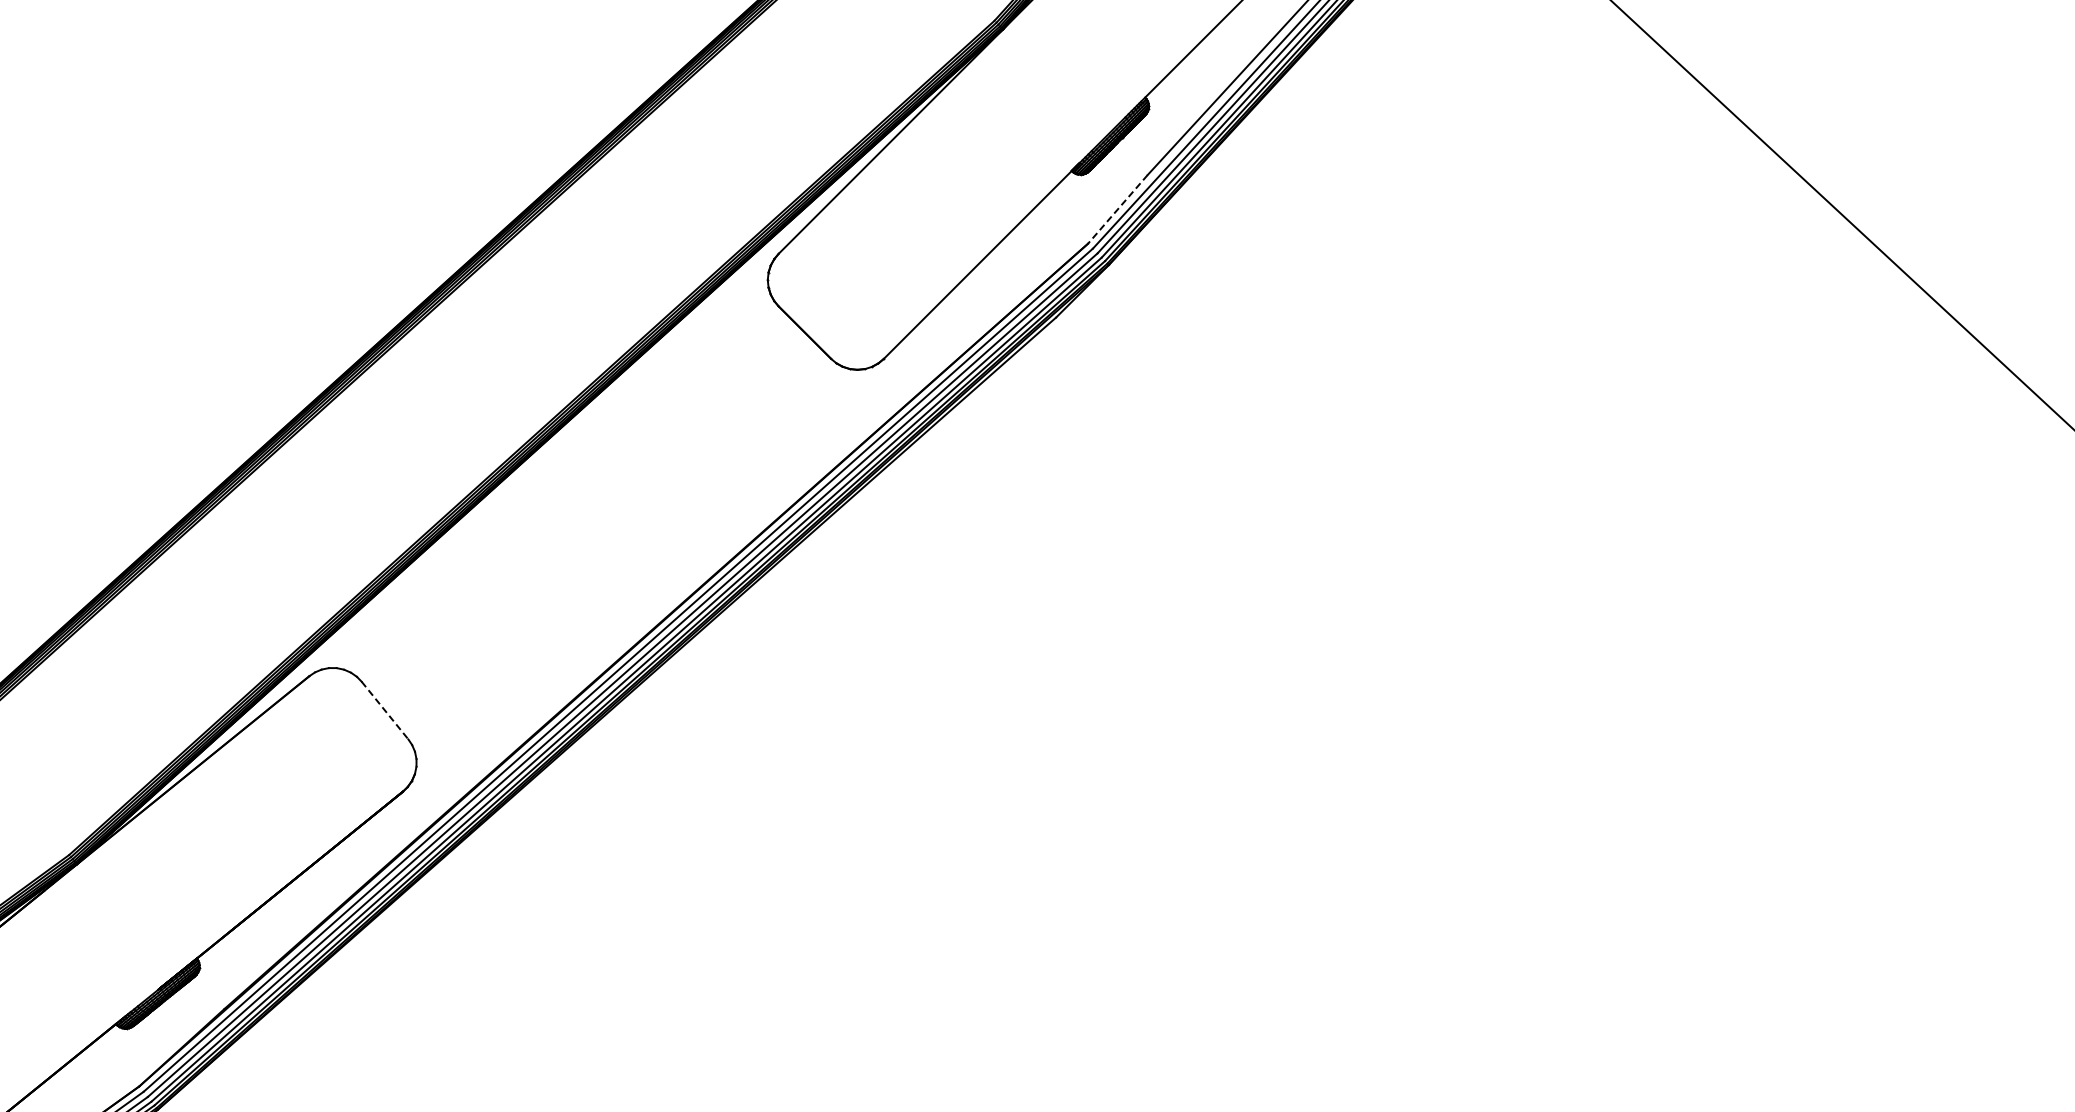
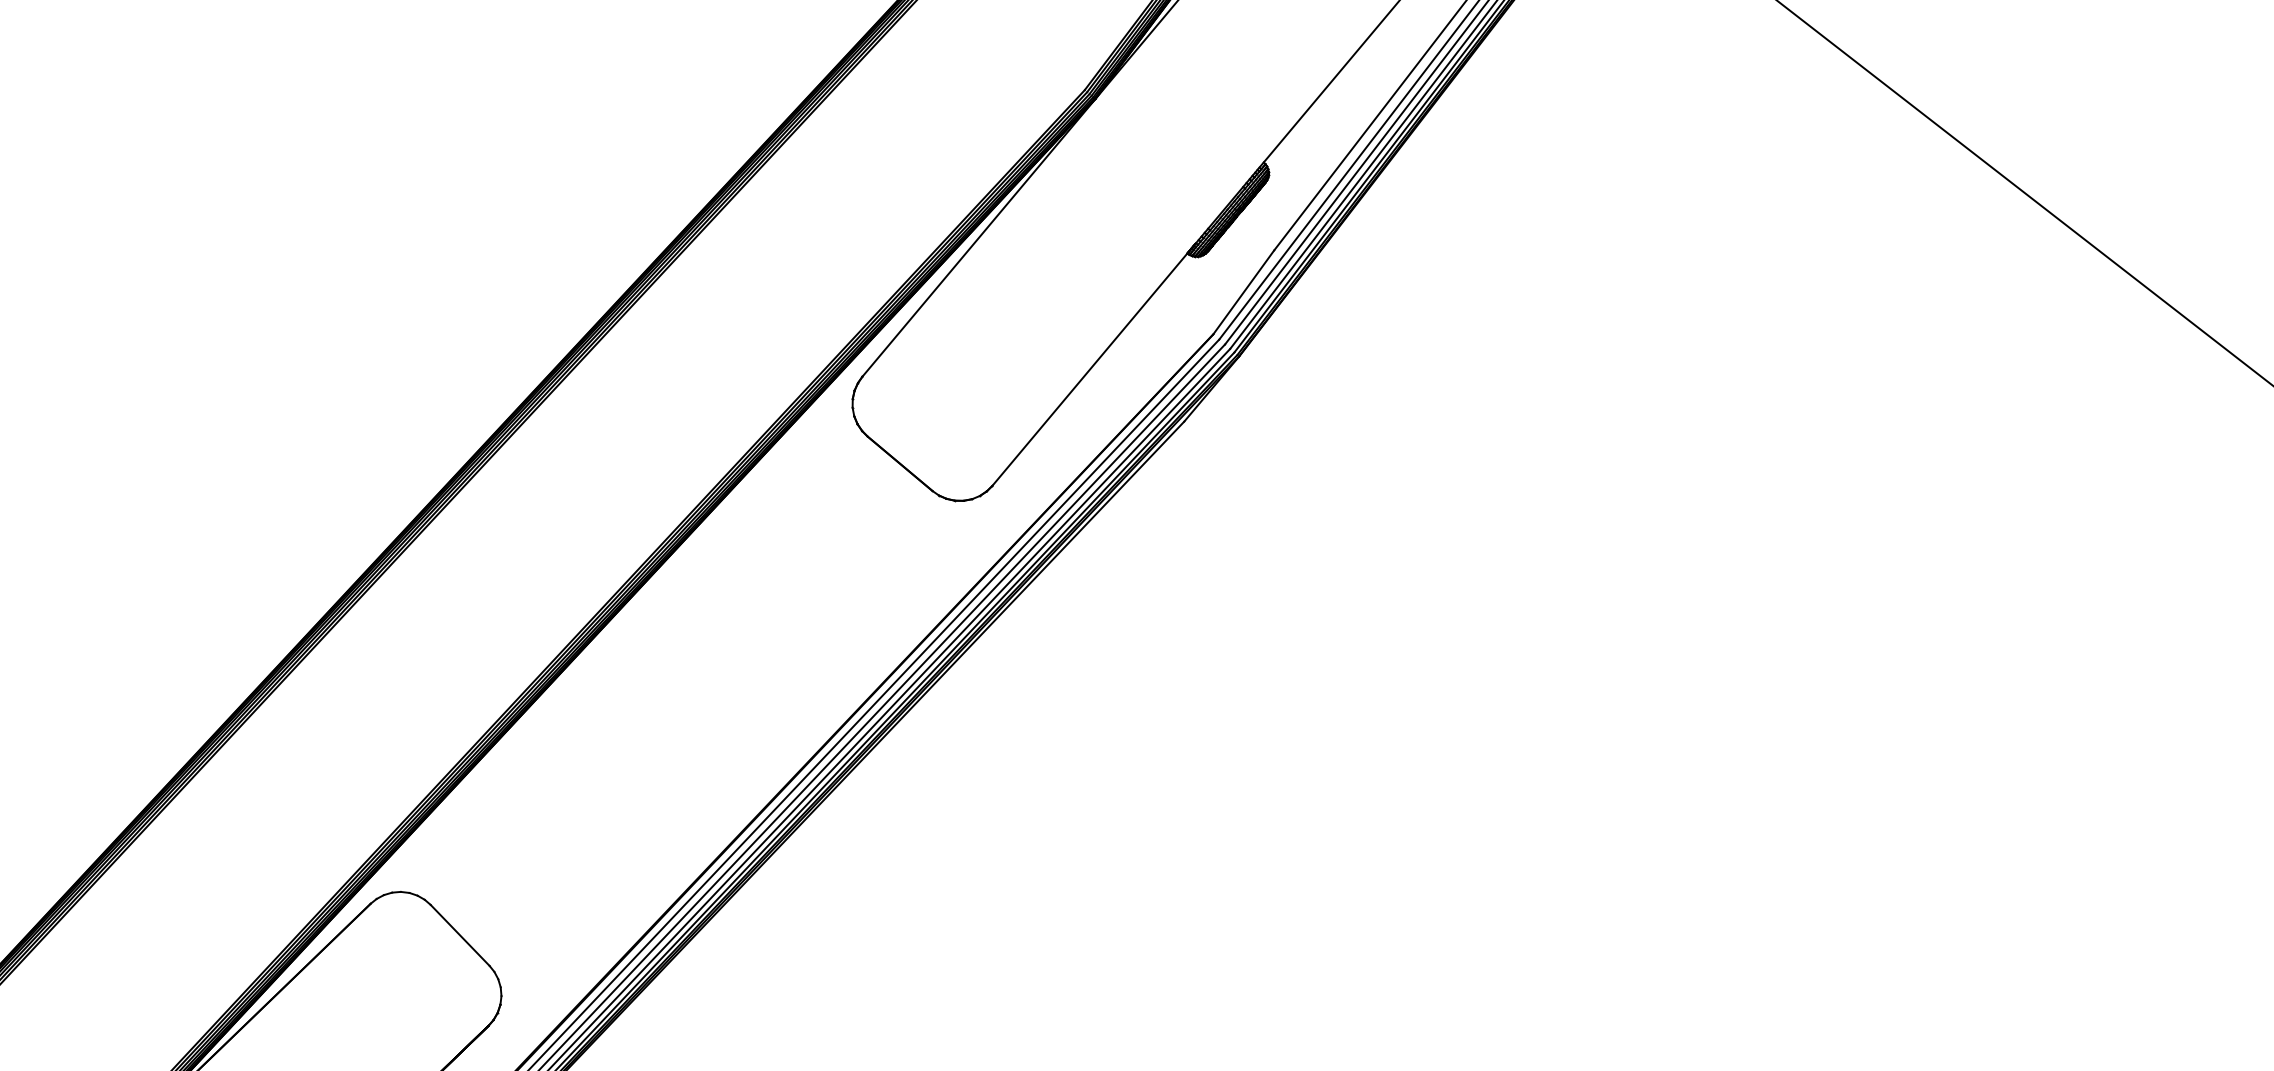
line: (1117, 209) -> (1243, 292), dashed -> solid
line: (385, 710) -> (460, 935), dashed -> solid

